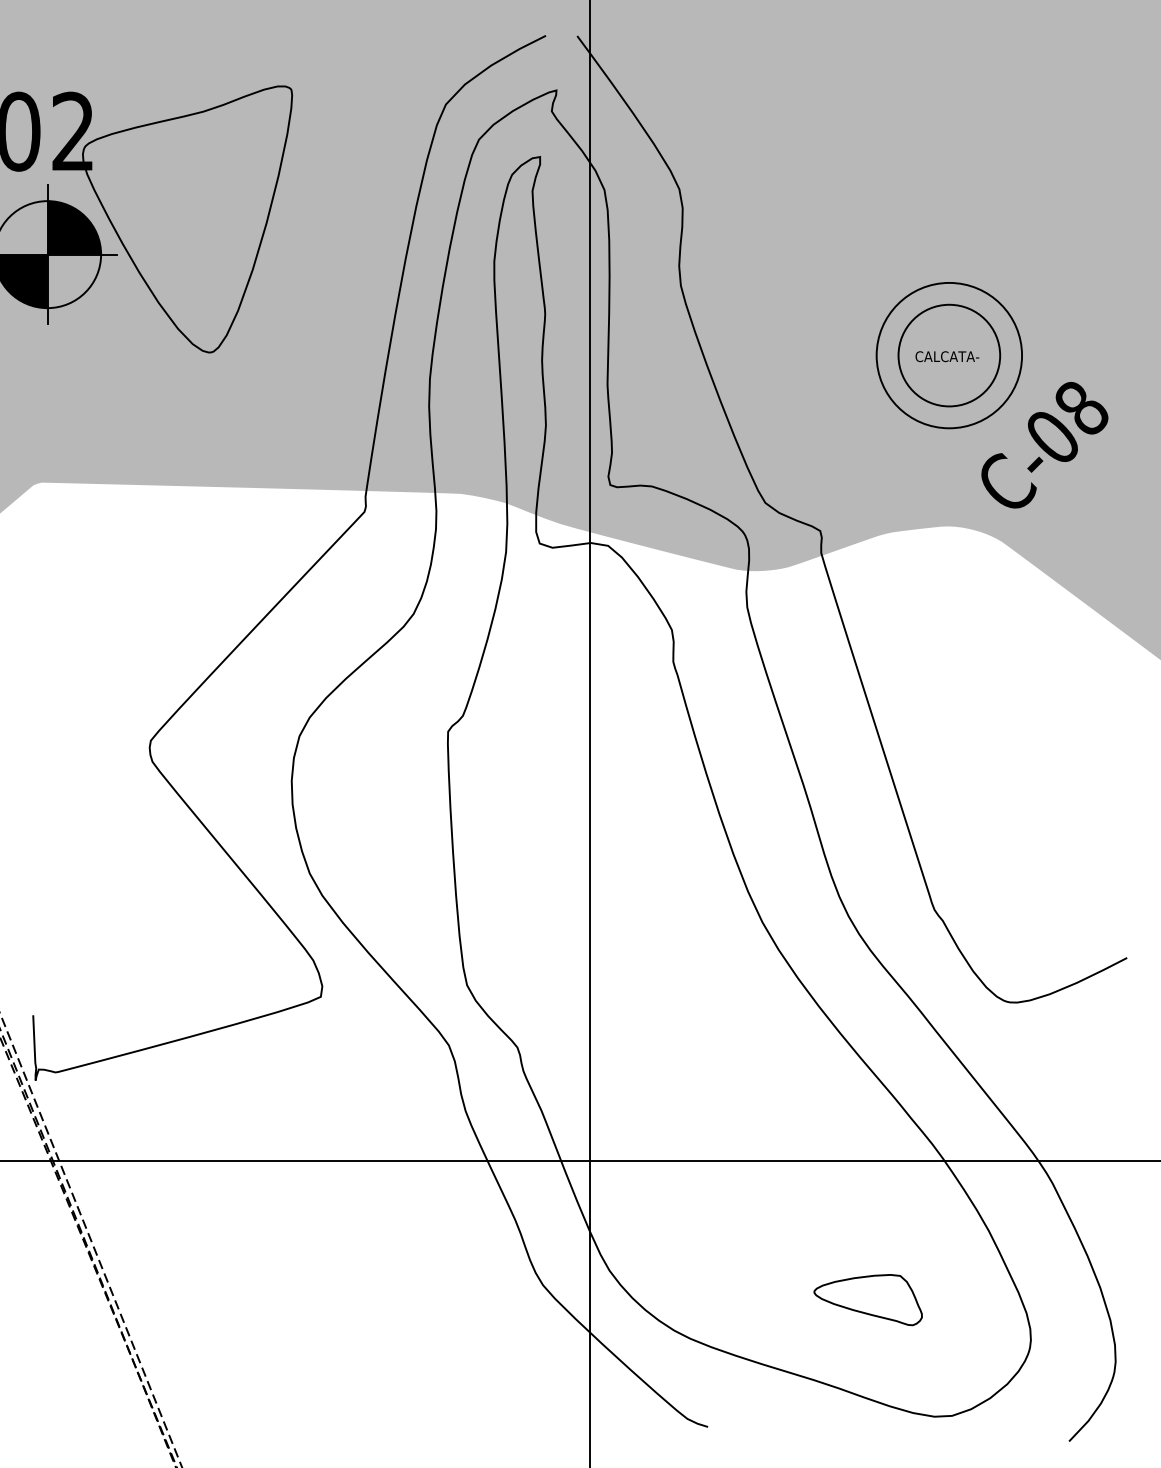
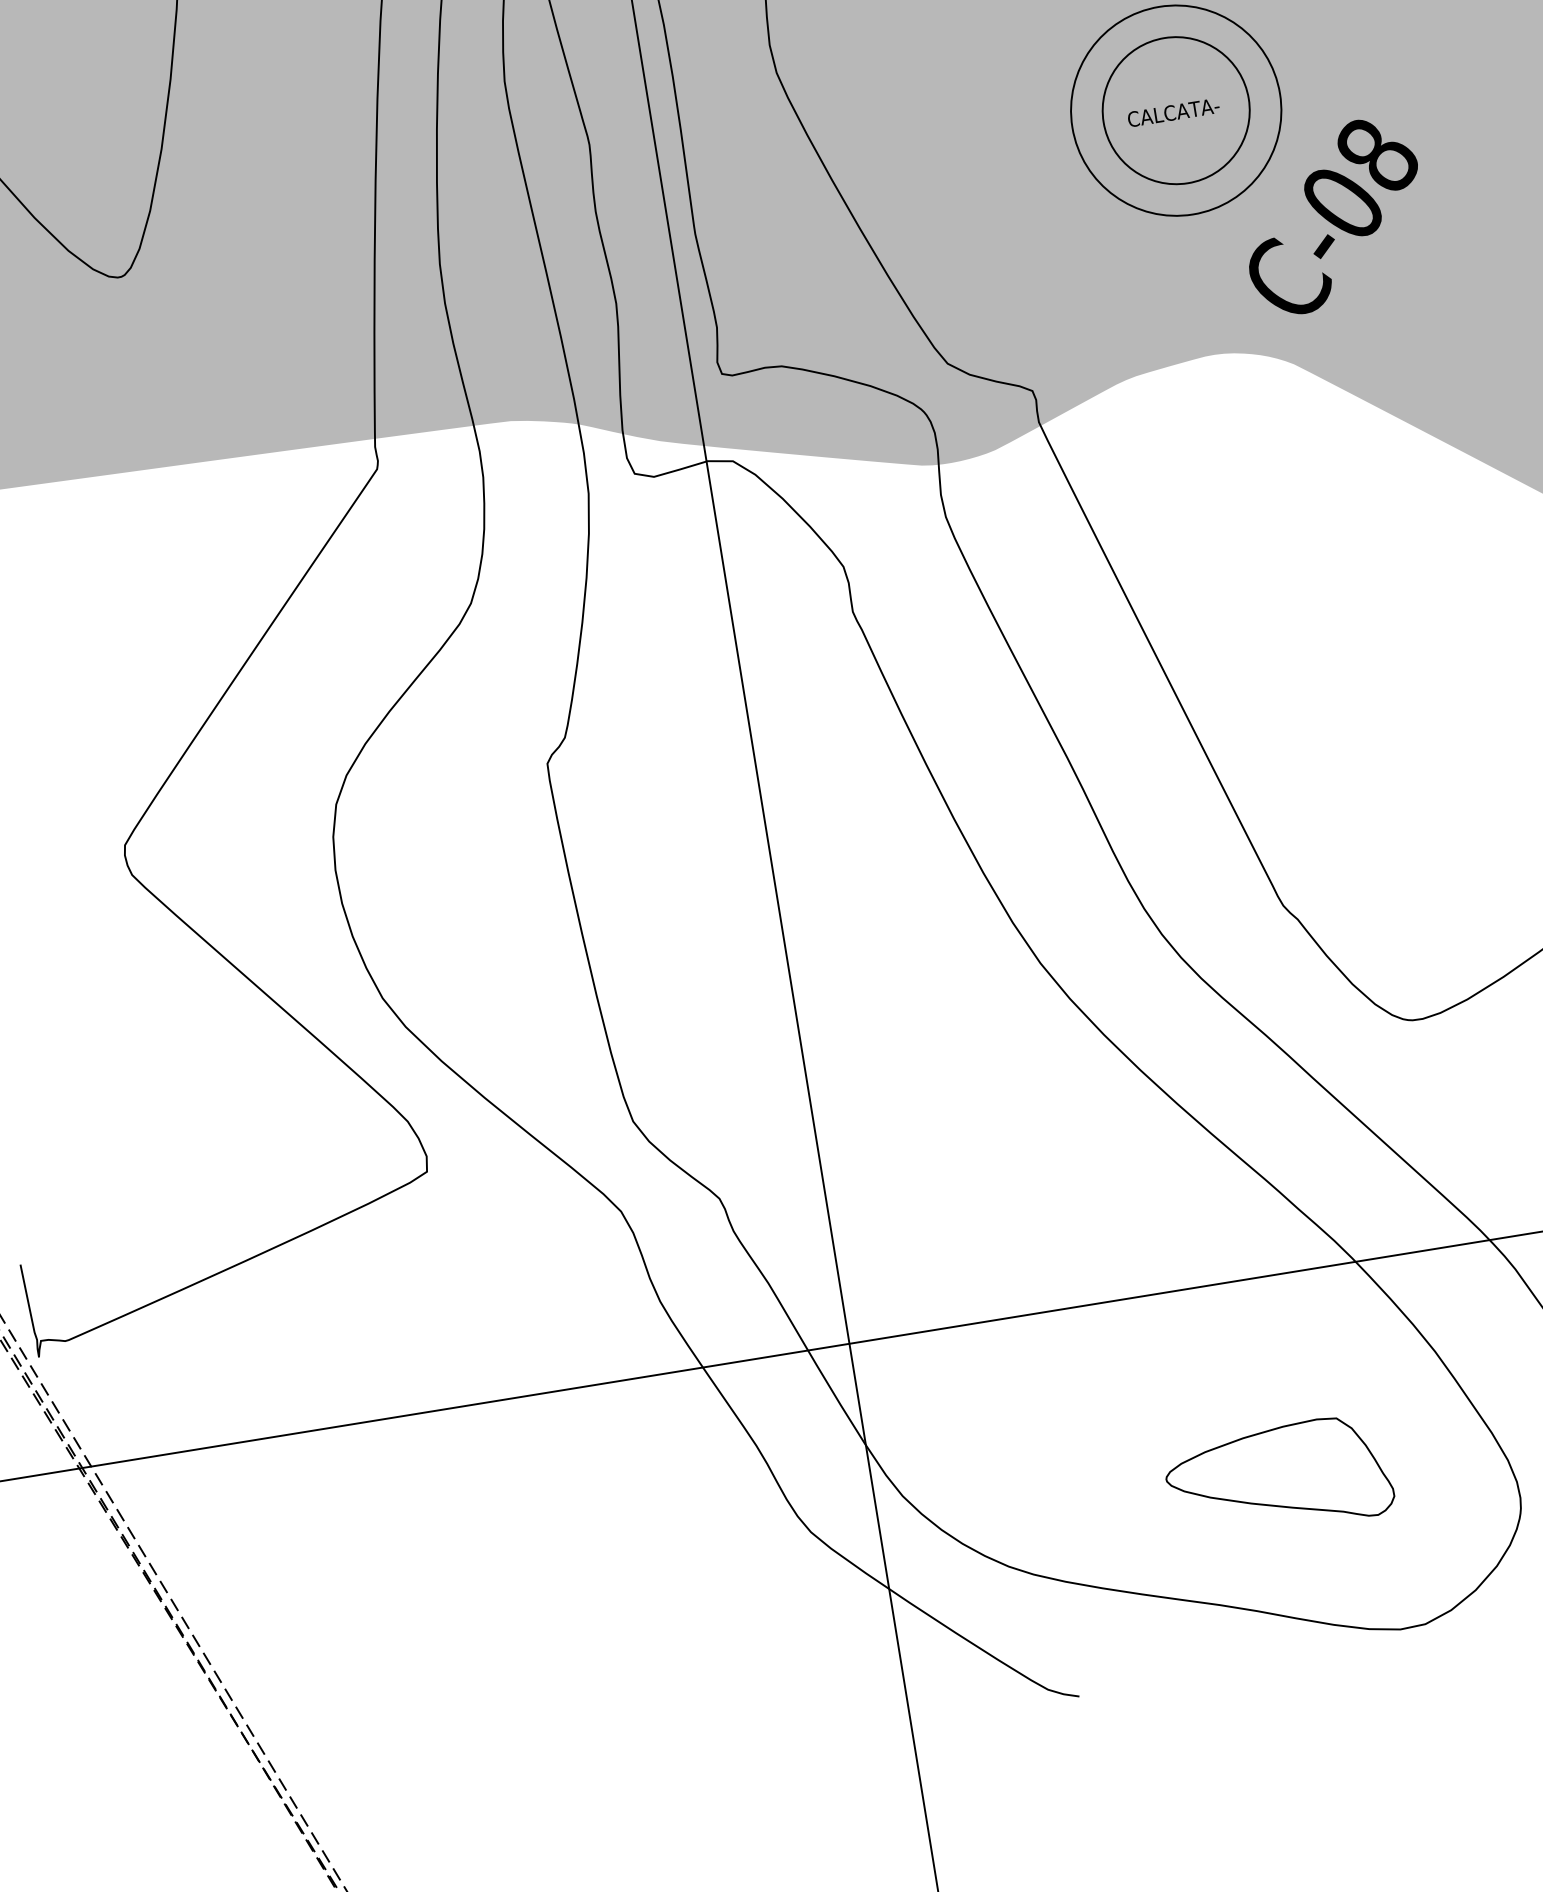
part: (867, 1299) -> (1277, 1477), size x1.43

